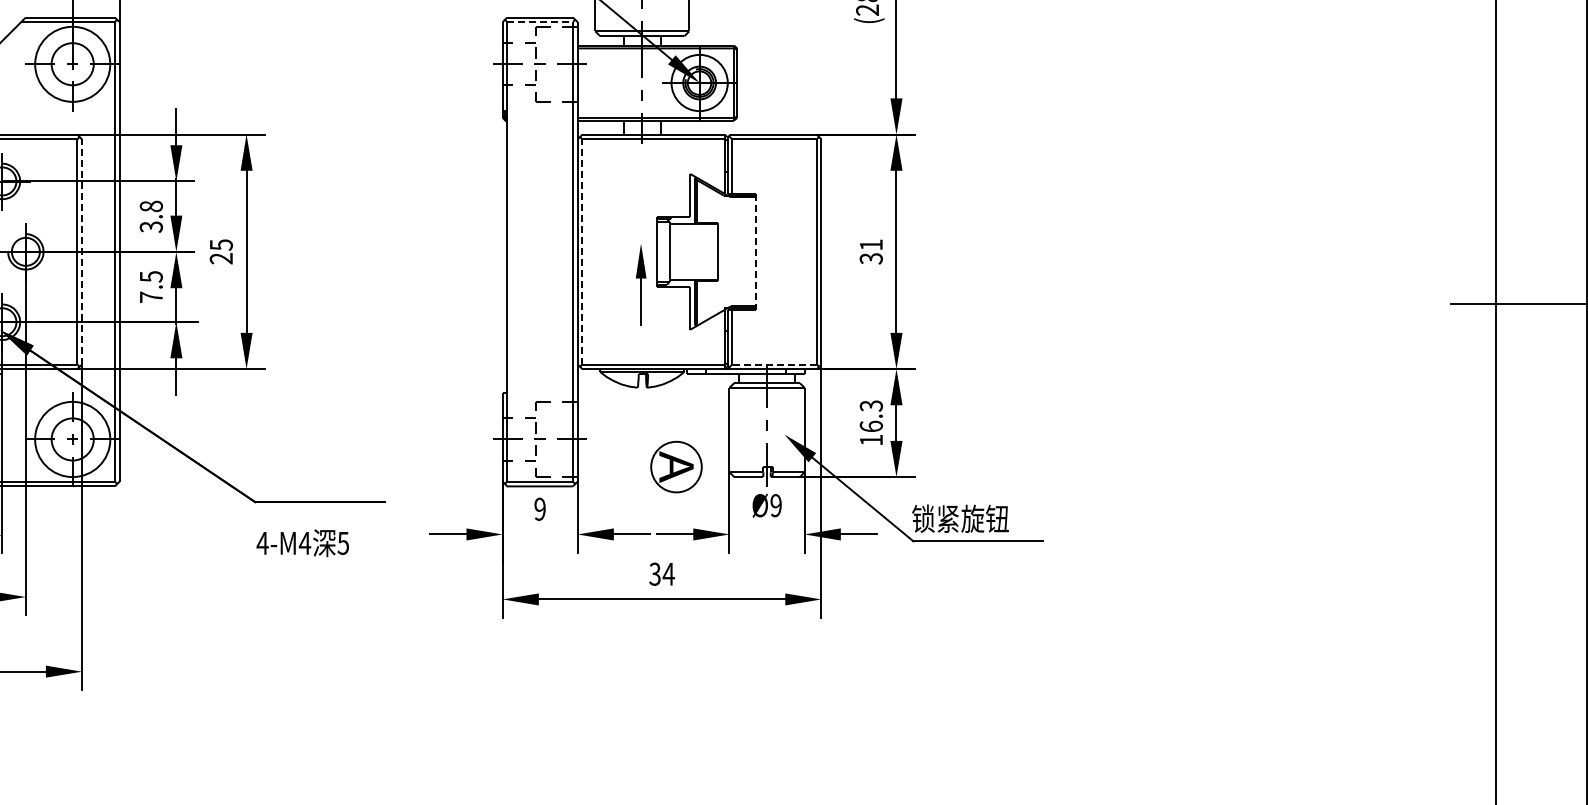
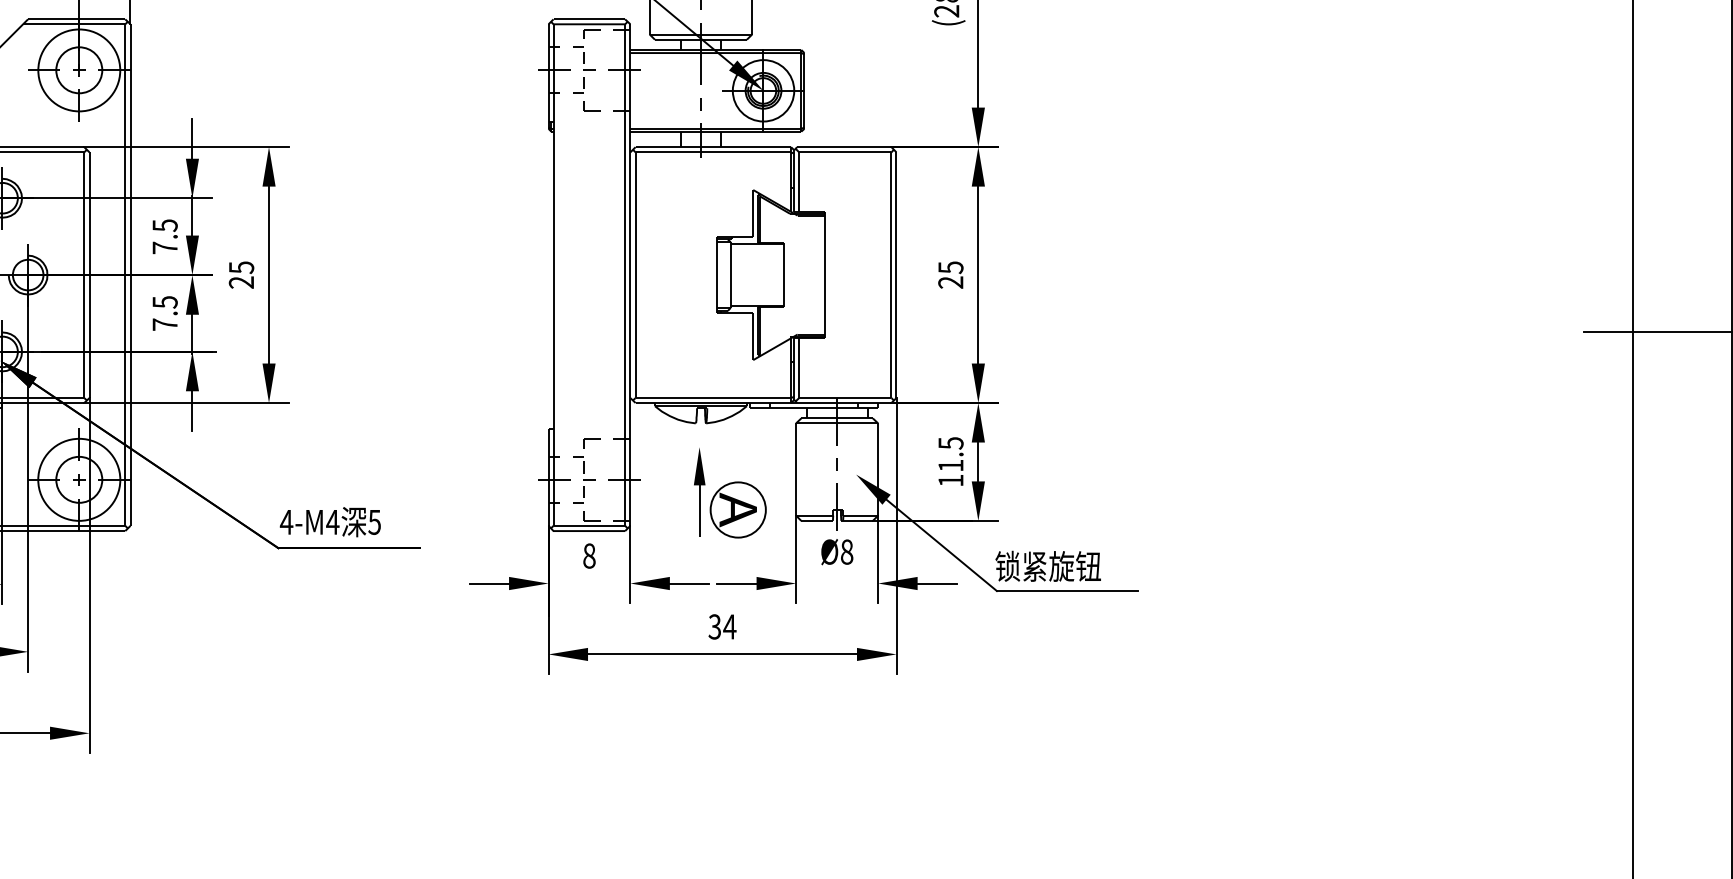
line: (543, 22) -> (593, 24), dashed -> solid
text: (150, 216) -> (164, 236), 3.8 -> 7.5
line: (82, 251) -> (89, 274), dashed -> solid
line: (582, 251) -> (635, 274), dashed -> solid
text: (871, 251) -> (951, 274), 31 -> 25
line: (755, 252) -> (824, 275), dashed -> solid
part: (641, 284) -> (700, 491), moved
line: (774, 364) -> (845, 398), dashed -> solid
text: (871, 415) -> (951, 453), 16.3 -> 11.5
text: (775, 505) -> (846, 551), Ø9 -> Ø8
text: (539, 508) -> (588, 555), 9 -> 8
text: (302, 543) -> (330, 522), moved

